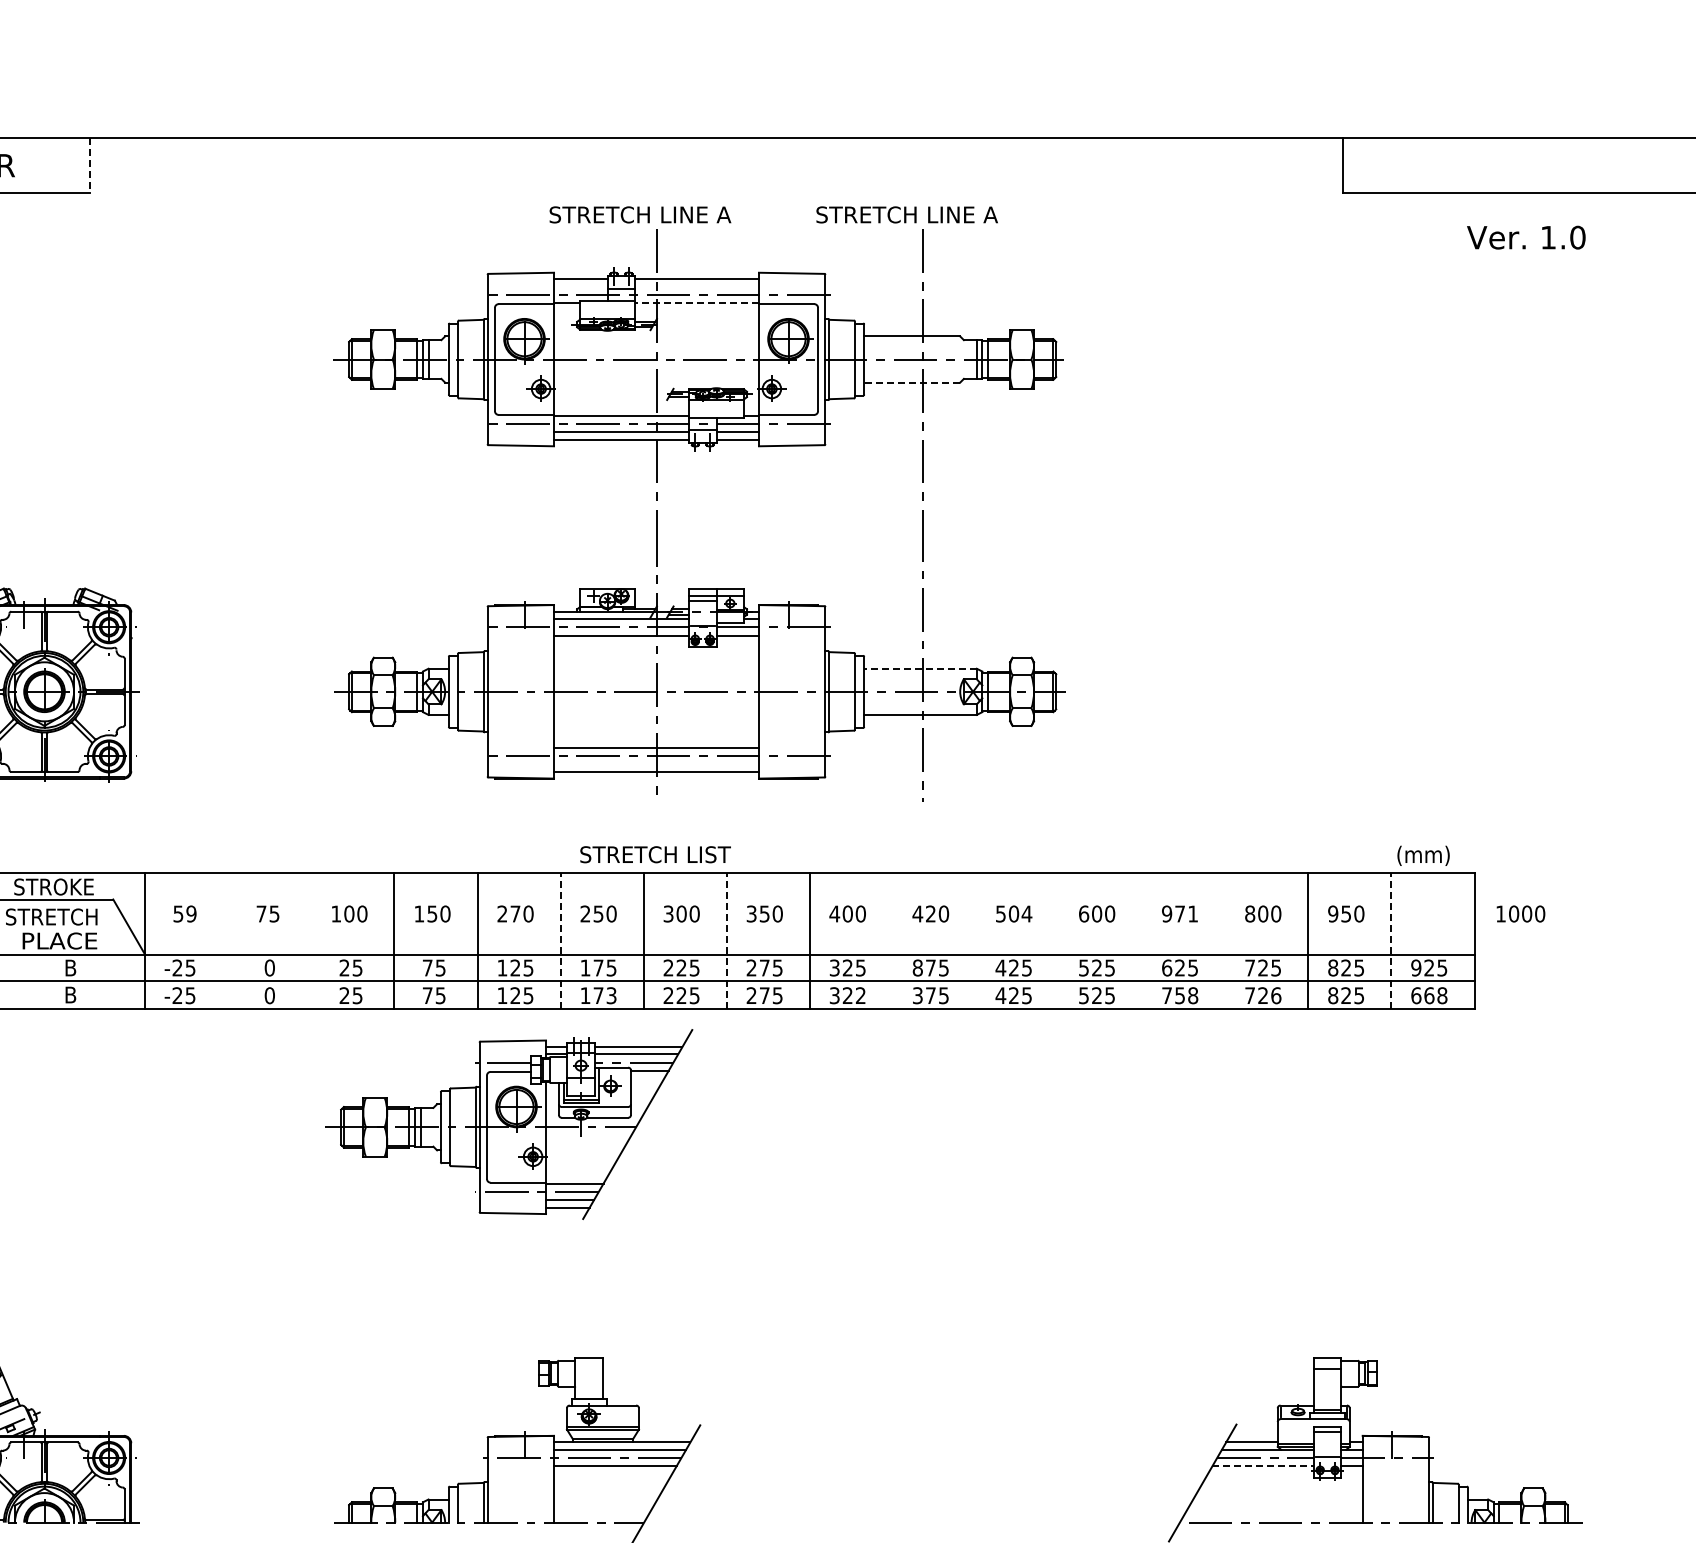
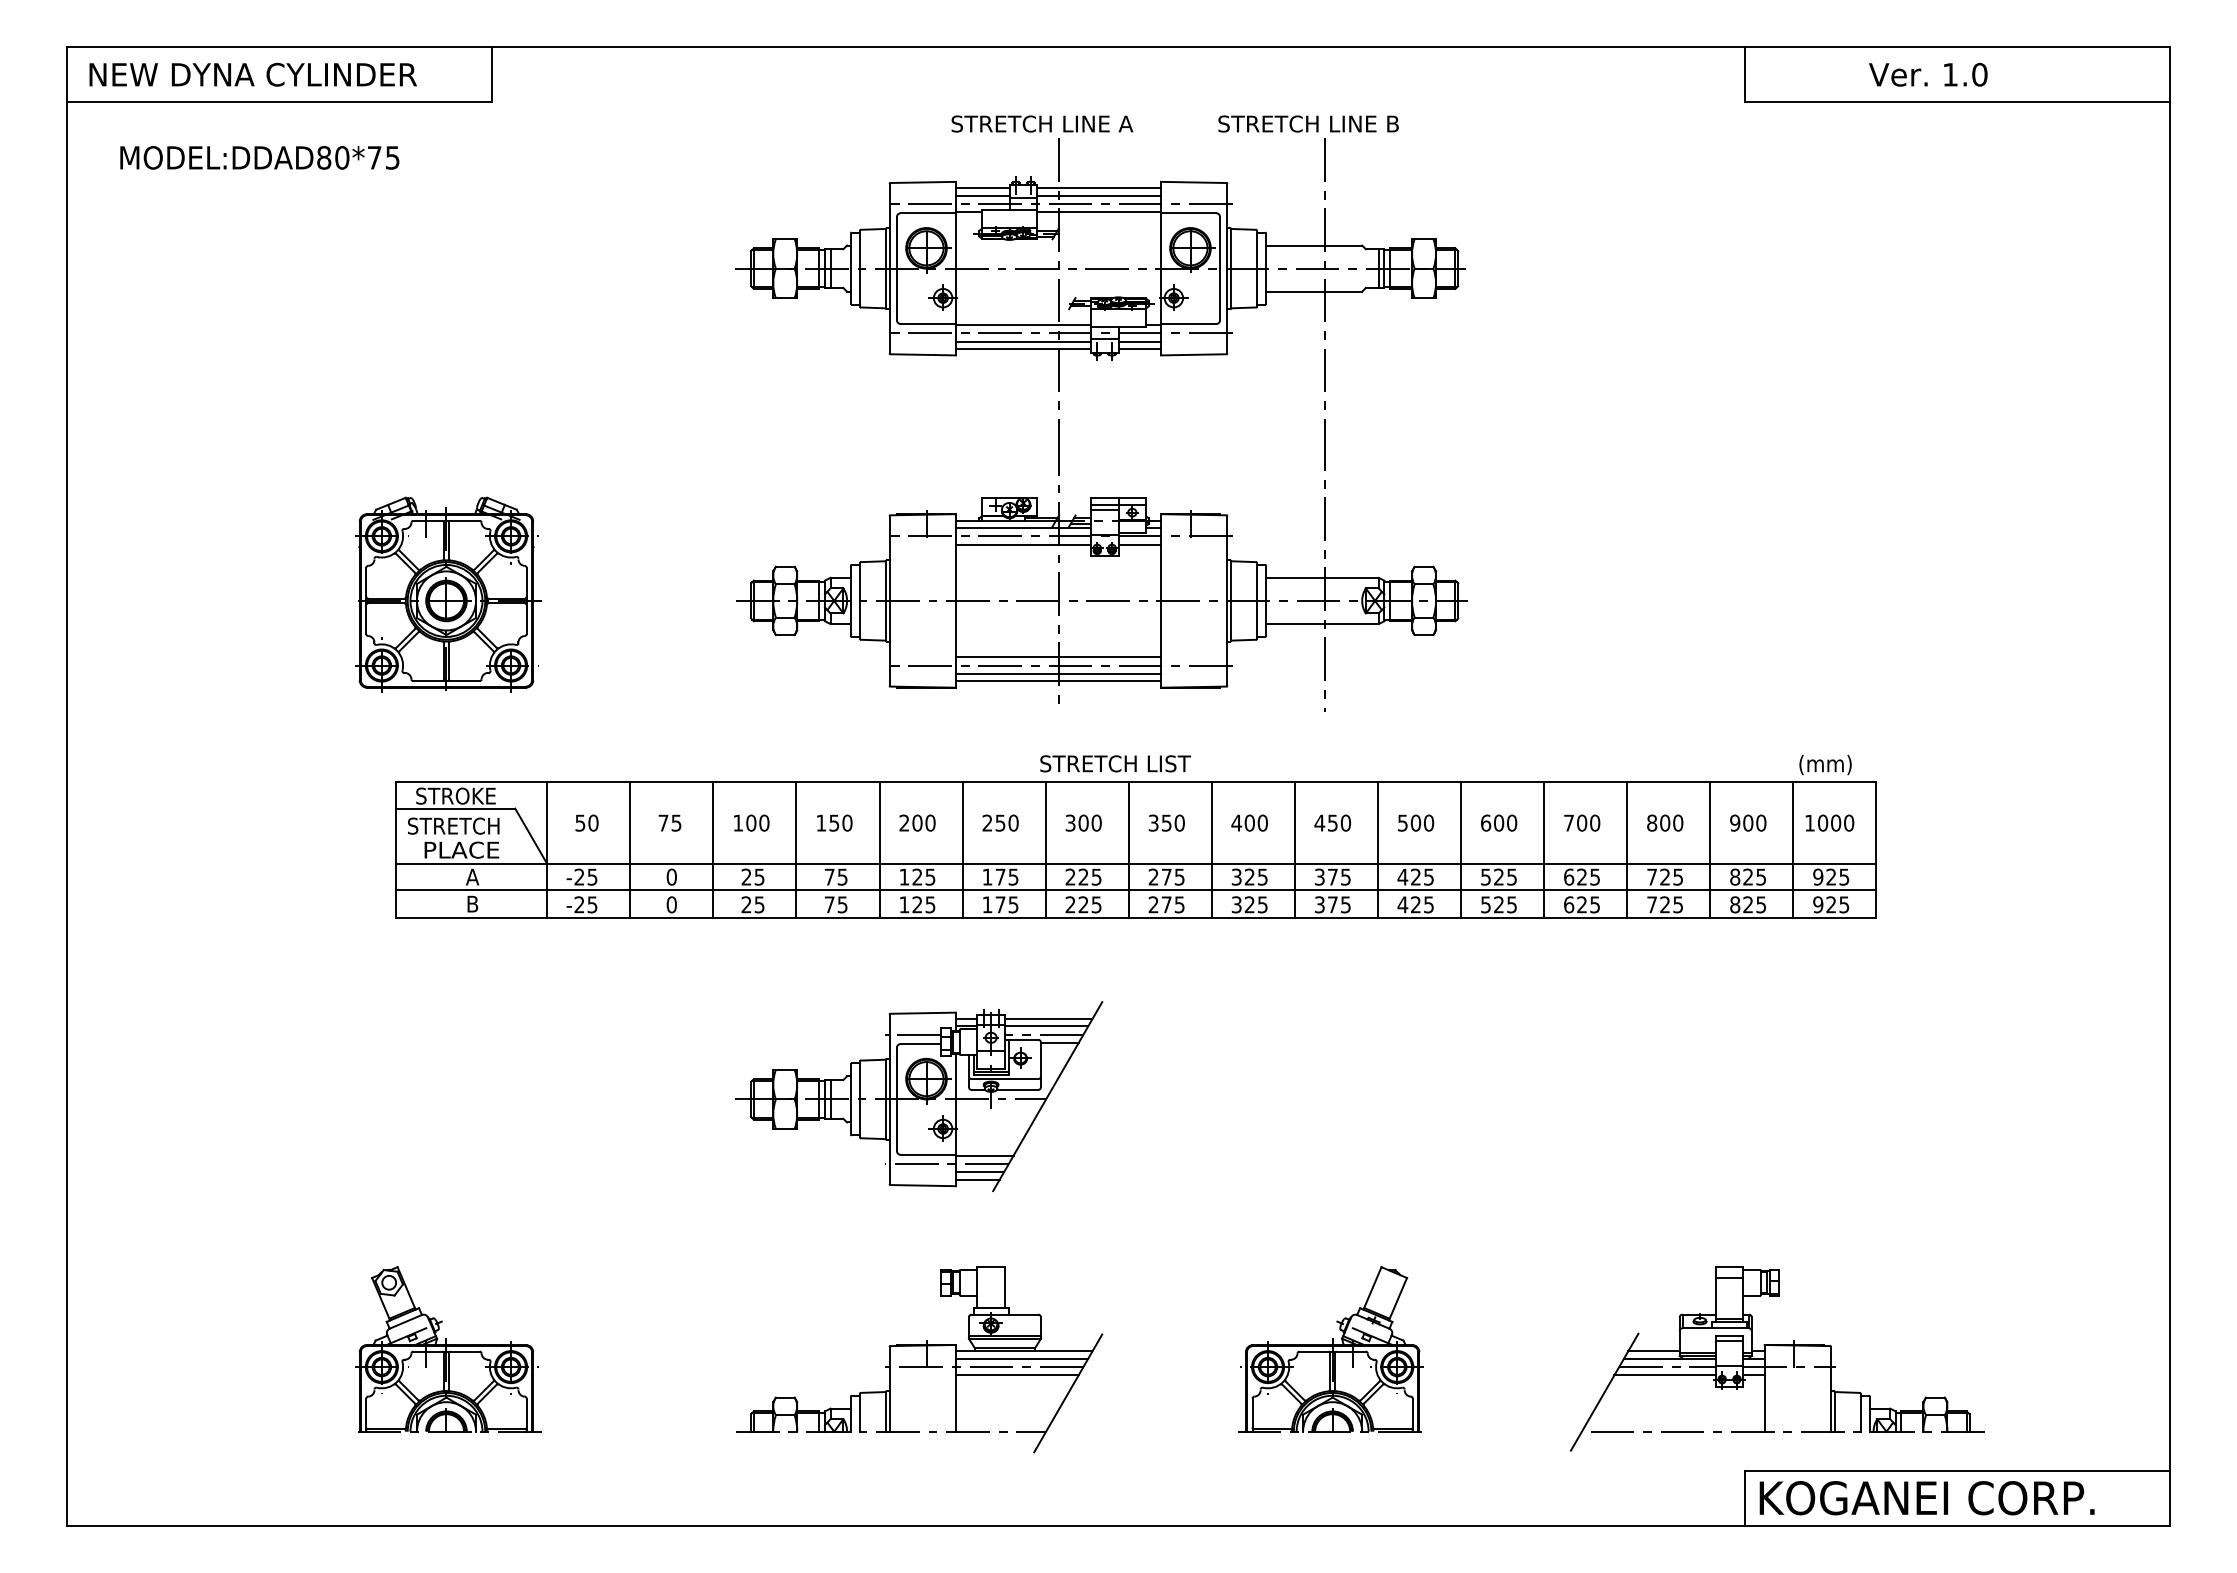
line: (89, 165) -> (491, 74), dashed -> solid
text: (990, 214) -> (1392, 123), STRETCH LINE A -> STRETCH LINE B
text: (1526, 237) -> (1928, 74), moved
line: (580, 286) -> (982, 195), added
line: (696, 286) -> (1098, 195), added
line: (697, 303) -> (1099, 212), dashed -> solid
line: (911, 382) -> (1313, 291), dashed -> solid
line: (920, 668) -> (1322, 577), dashed -> solid
line: (656, 764) -> (1058, 673), added
text: (655, 854) -> (1115, 763), moved
text: (515, 913) -> (917, 822), 270 -> 200
text: (930, 913) -> (1332, 822), 420 -> 450
text: (1026, 913) -> (1428, 822), 504 -> 500
text: (1180, 913) -> (1582, 822), 971 -> 700
text: (1346, 913) -> (1748, 822), 950 -> 900
text: (1520, 913) -> (1829, 822), moved
text: (191, 914) -> (593, 823), 59 -> 50
line: (228, 941) -> (630, 850), added
line: (311, 941) -> (713, 850), added
line: (560, 941) -> (962, 850), dashed -> solid
line: (726, 941) -> (1128, 850), dashed -> solid
line: (892, 941) -> (1294, 850), added
line: (976, 941) -> (1378, 850), added
line: (1059, 941) -> (1461, 850), added
line: (1142, 941) -> (1544, 850), added
line: (1225, 941) -> (1627, 850), added
line: (1391, 941) -> (1793, 850), dashed -> solid
text: (70, 967) -> (472, 876), B -> A
text: (917, 967) -> (1319, 876), 875 -> 375
text: (611, 995) -> (1013, 904), 173 -> 175
text: (860, 995) -> (1262, 904), 322 -> 325
text: (1180, 995) -> (1582, 904), 758 -> 625
text: (1276, 995) -> (1678, 904), 726 -> 725
text: (1429, 995) -> (1831, 904), 668 -> 925
part: (509, 1124) -> (919, 1096), moved
part: (928, 1440) -> (1330, 1349), added
line: (1263, 1466) -> (1665, 1375), dashed -> solid

